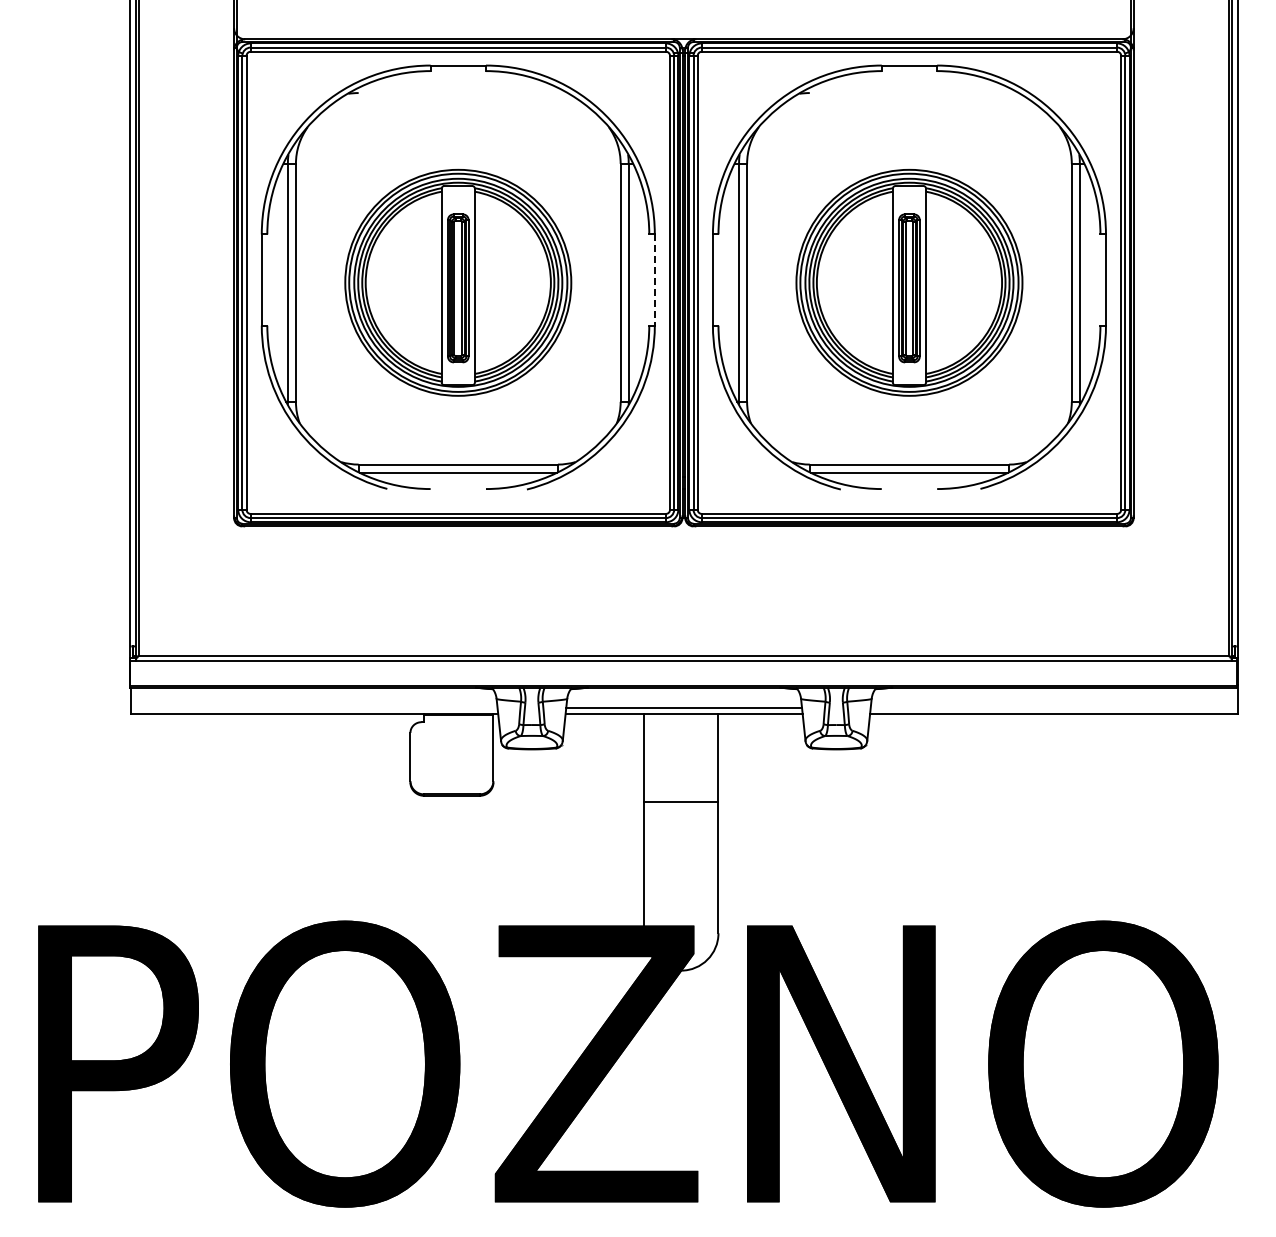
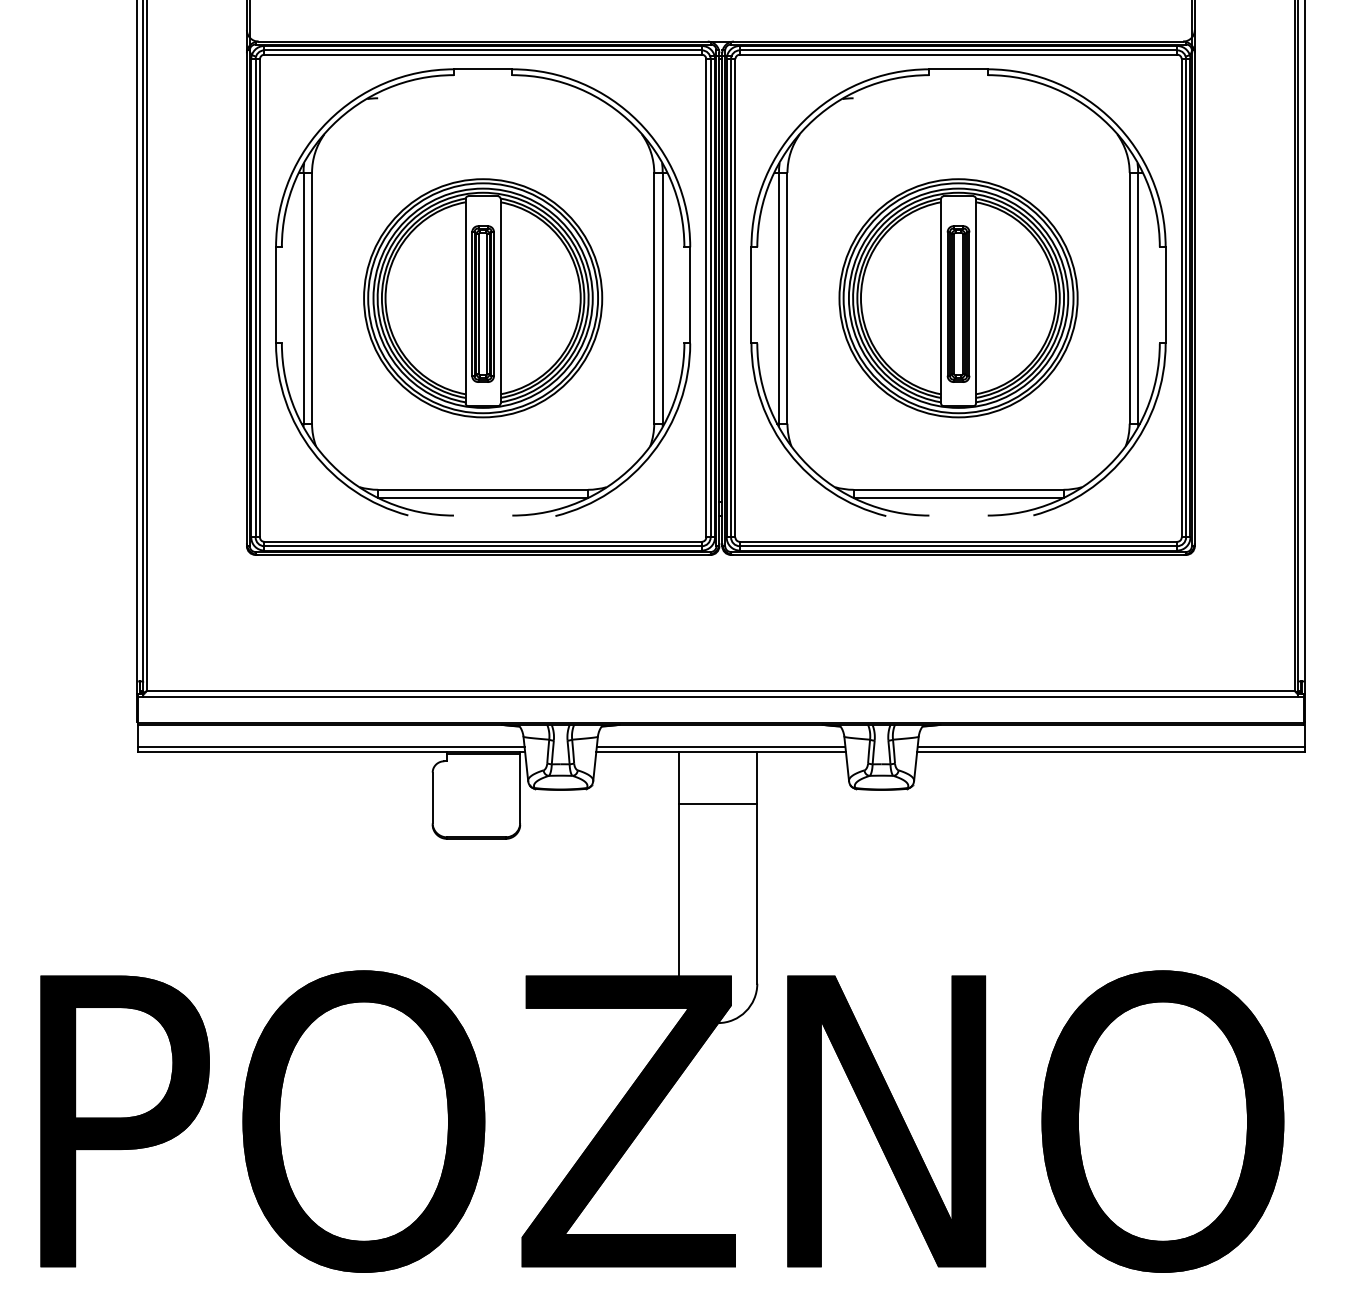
line: (654, 280) -> (689, 295), dashed -> solid
line: (313, 708) -> (330, 746), added
line: (1053, 708) -> (1110, 746), added
line: (680, 802) -> (717, 804), moved

